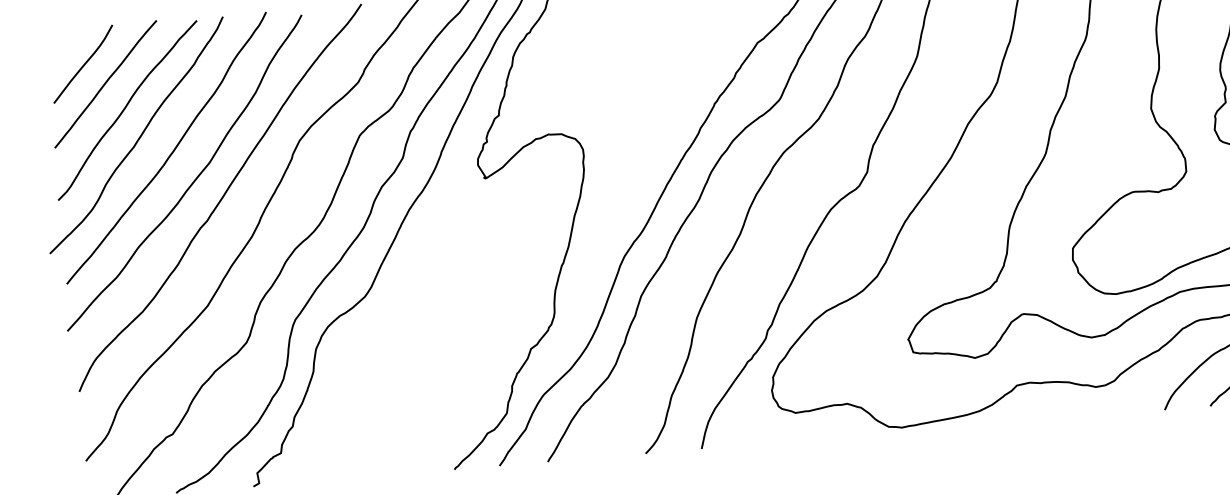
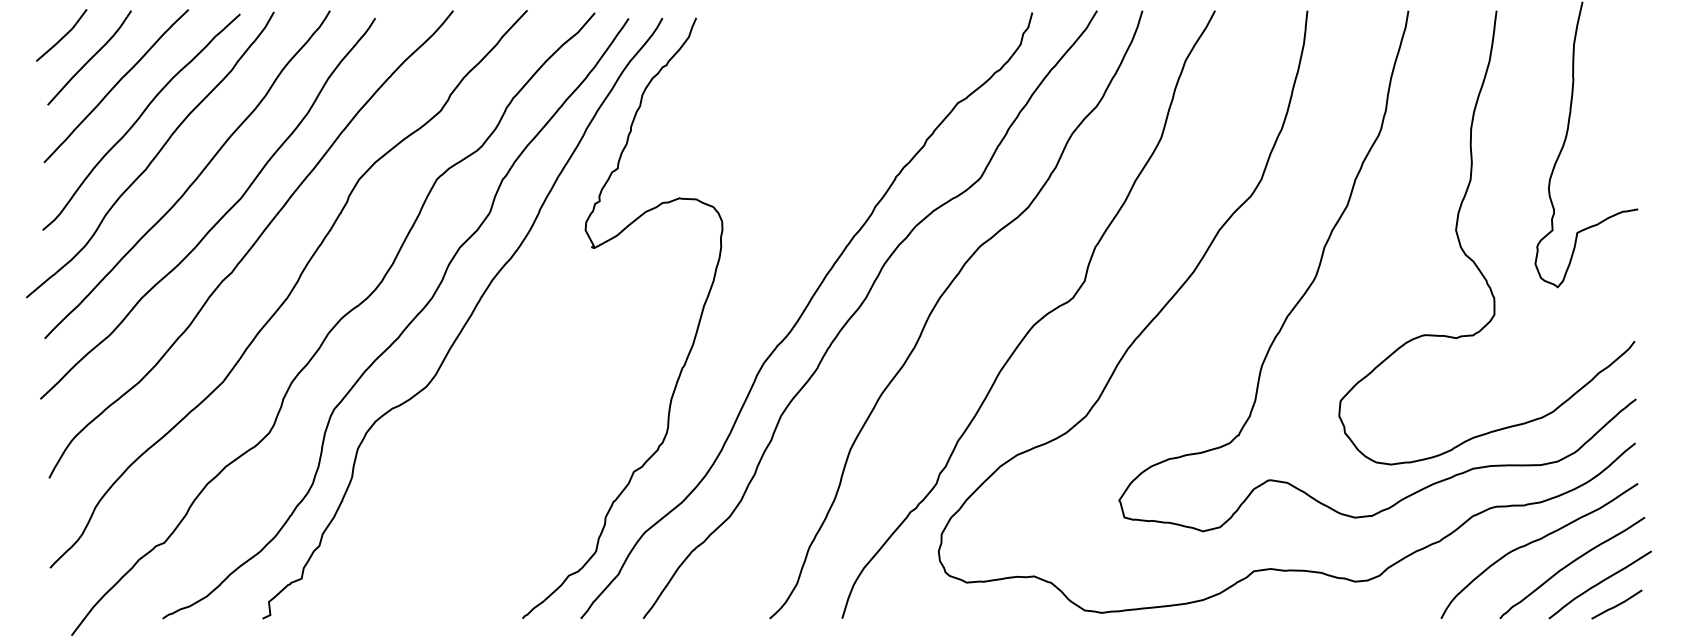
line: (60, 49) -> (62, 36), added

